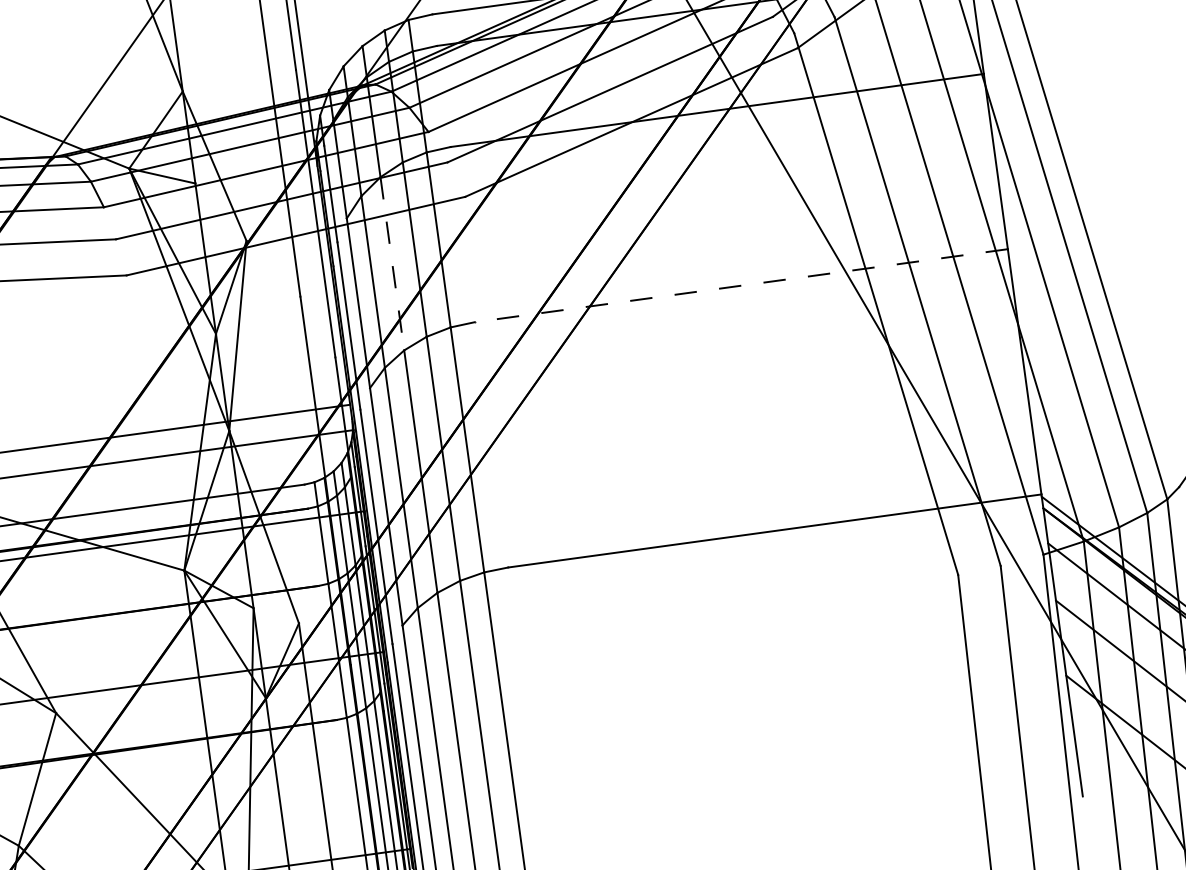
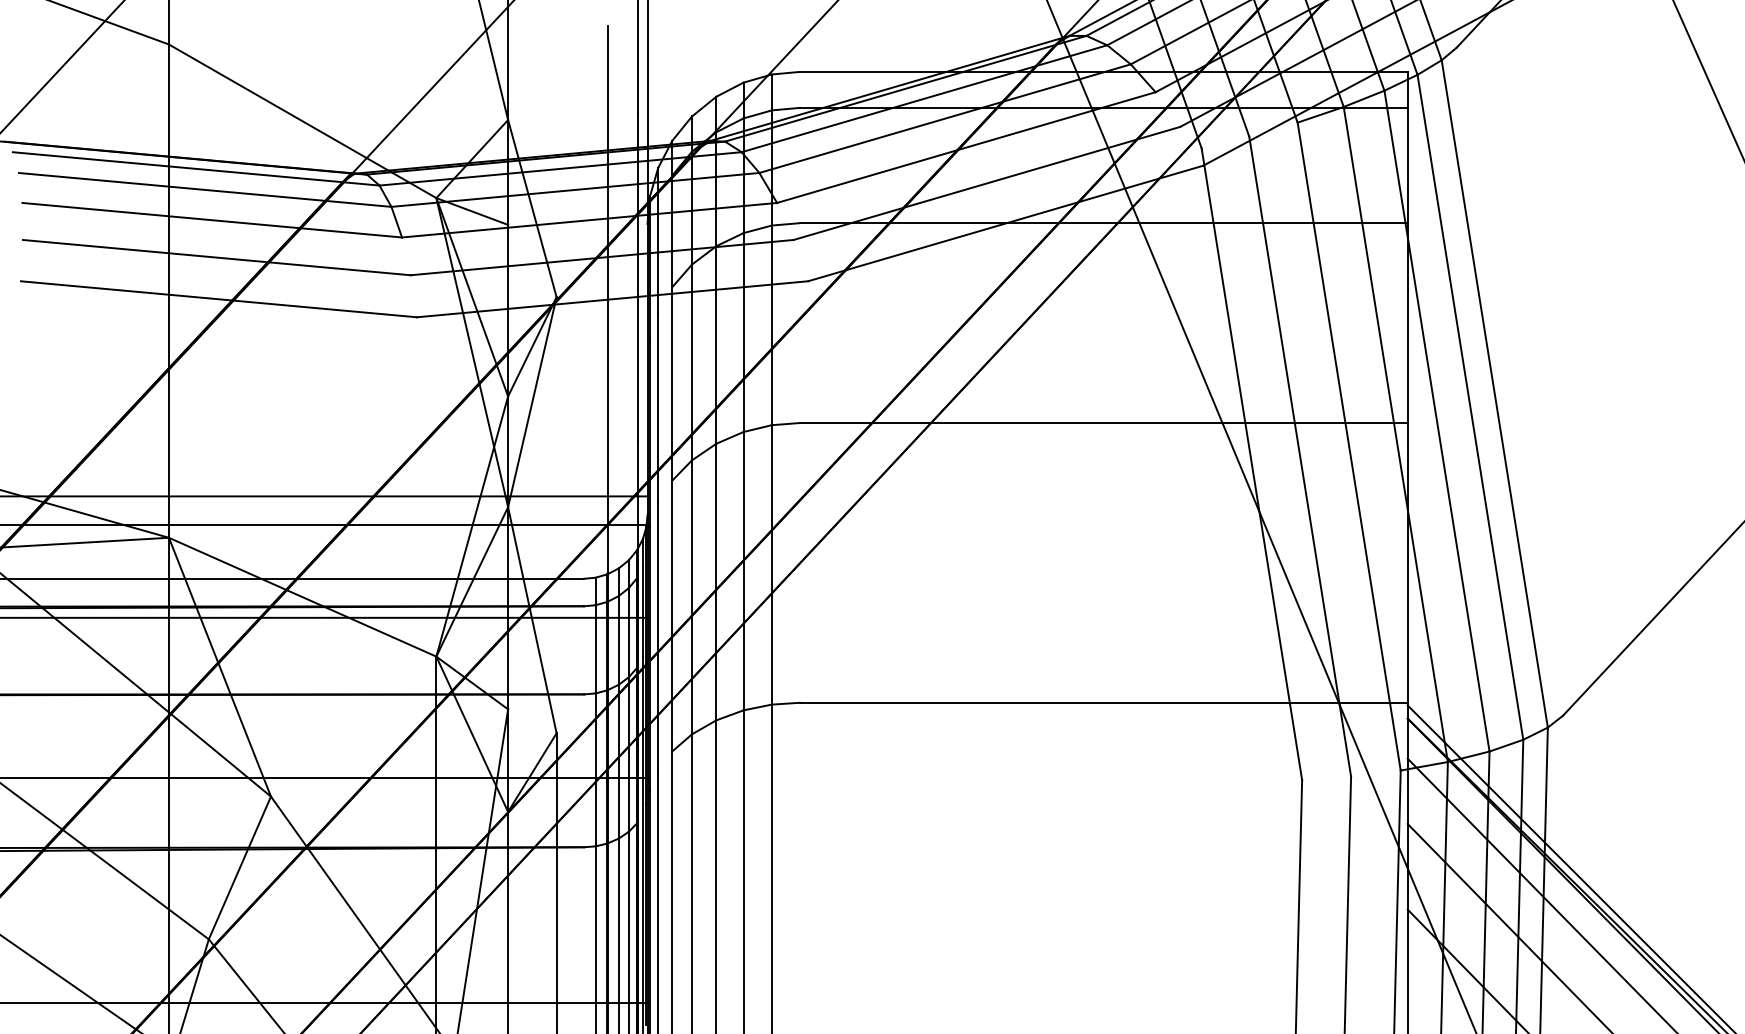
line: (392, 264) -> (716, 345), dashed -> solid
line: (741, 286) -> (1103, 423), dashed -> solid

